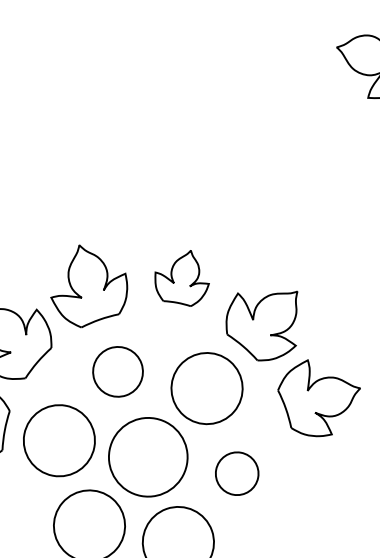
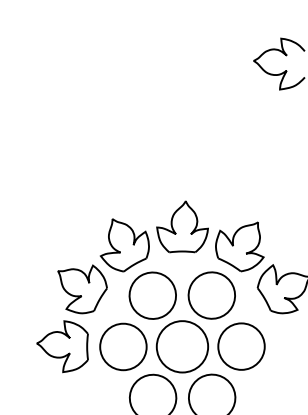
part: (182, 276) -> (182, 226), size x1.43
part: (117, 371) -> (152, 295), size x1.43
part: (237, 473) -> (241, 346), size x1.67

